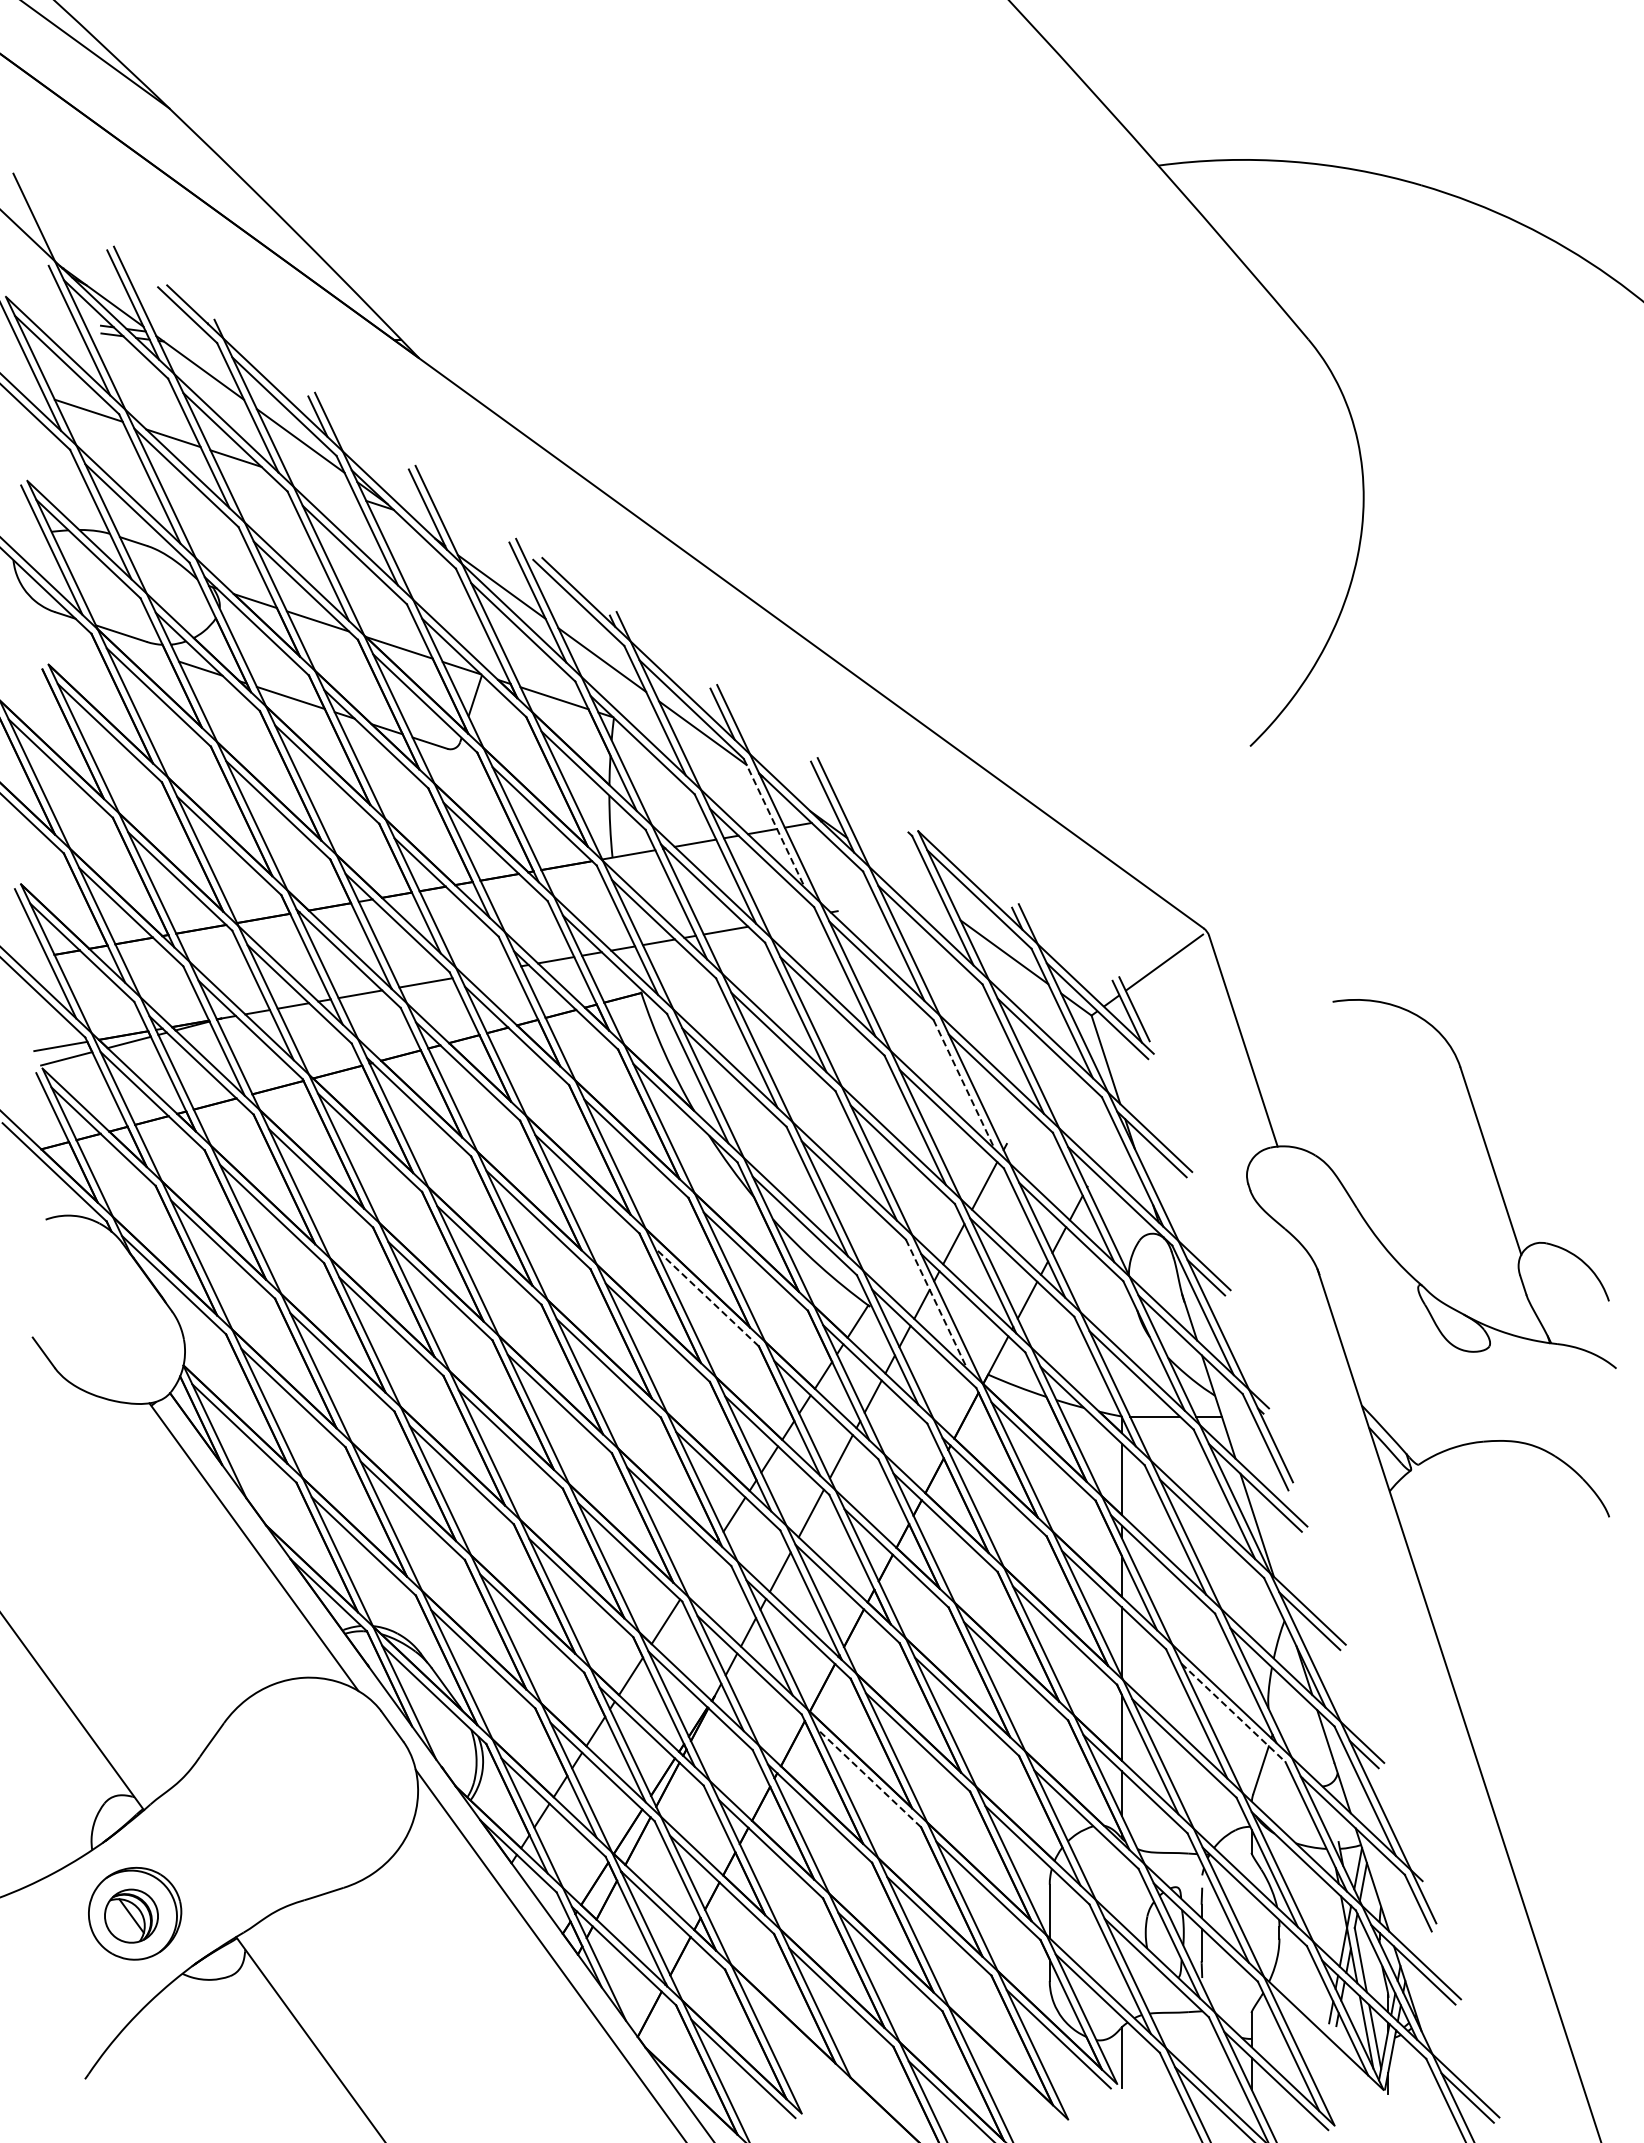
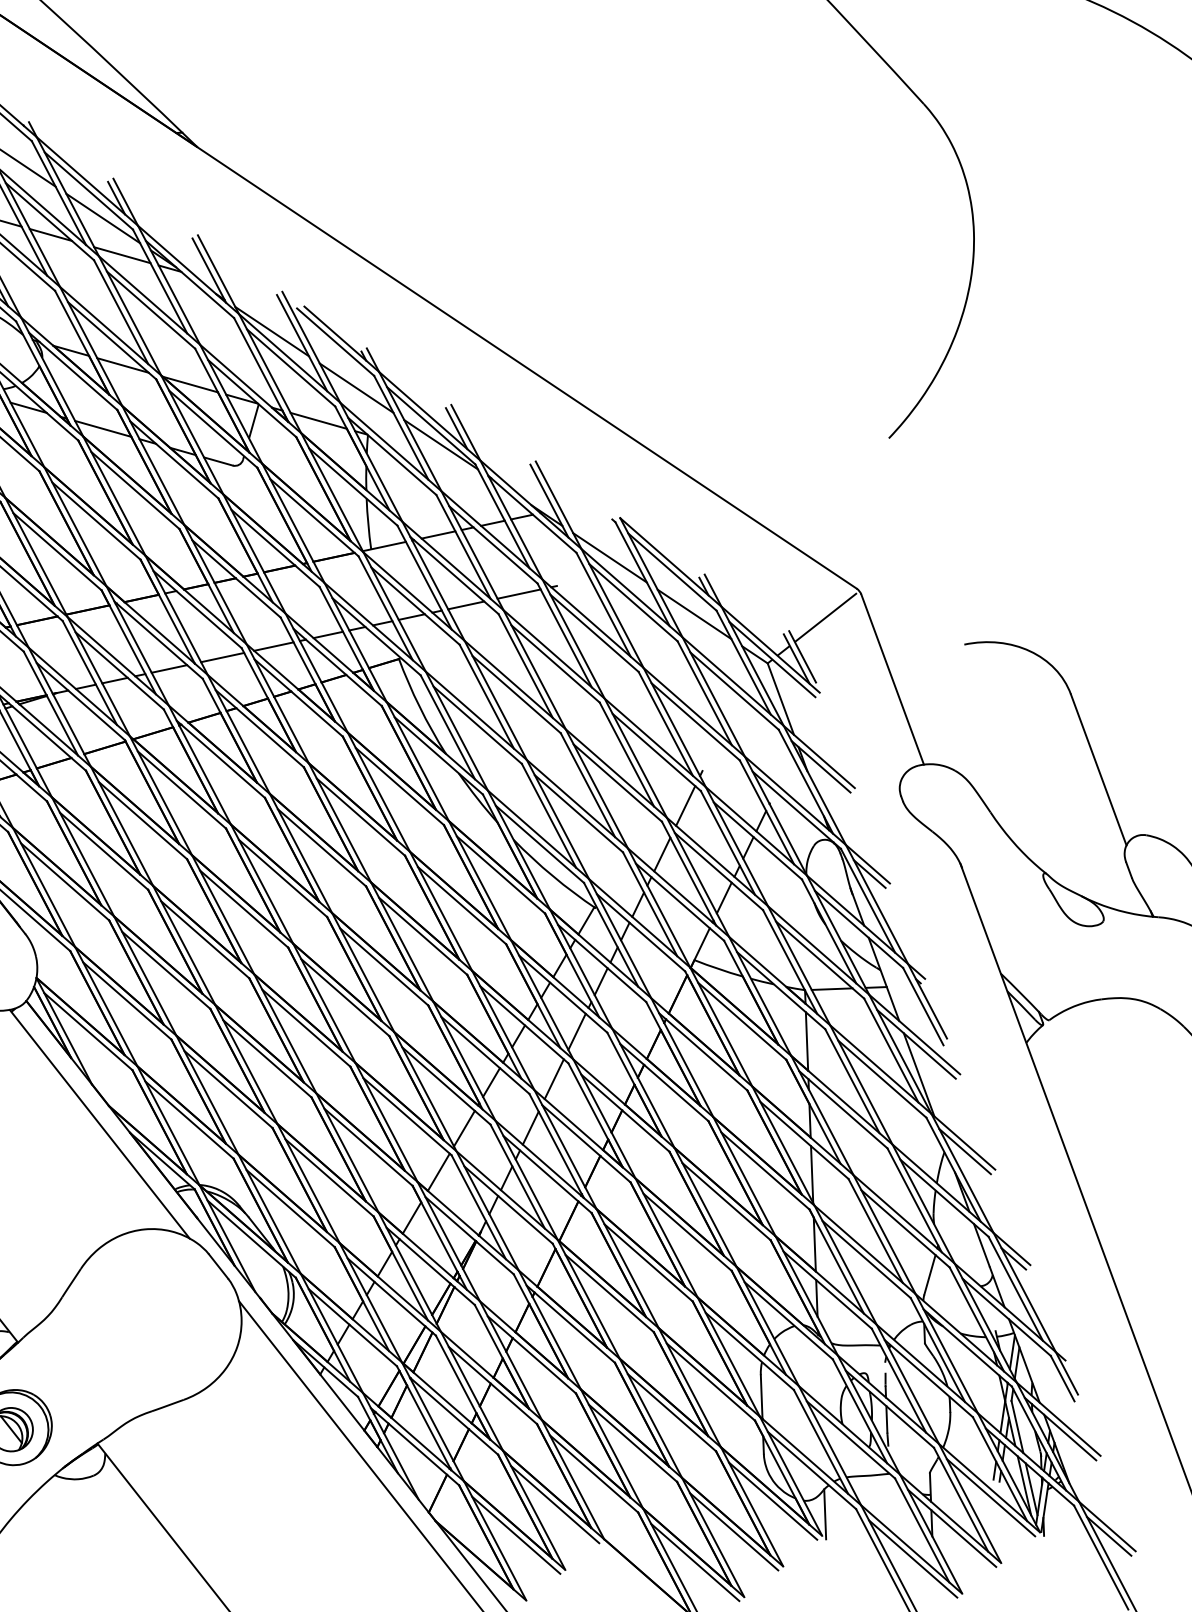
line: (322, 486) -> (122, 255), added
line: (774, 823) -> (502, 516), dashed -> solid
line: (903, 879) -> (609, 558), added
line: (790, 918) -> (518, 593), added
line: (488, 971) -> (273, 646), added
line: (964, 1084) -> (666, 723), dashed -> solid
line: (706, 1297) -> (461, 905), dashed -> solid
line: (936, 1304) -> (650, 904), dashed -> solid
line: (698, 1569) -> (463, 1128), added
line: (1233, 1712) -> (905, 1228), dashed -> solid
line: (869, 1778) -> (610, 1293), dashed -> solid
line: (792, 2033) -> (555, 1504), added
line: (1325, 2045) -> (991, 1497), added
line: (1009, 2074) -> (733, 1531), added

